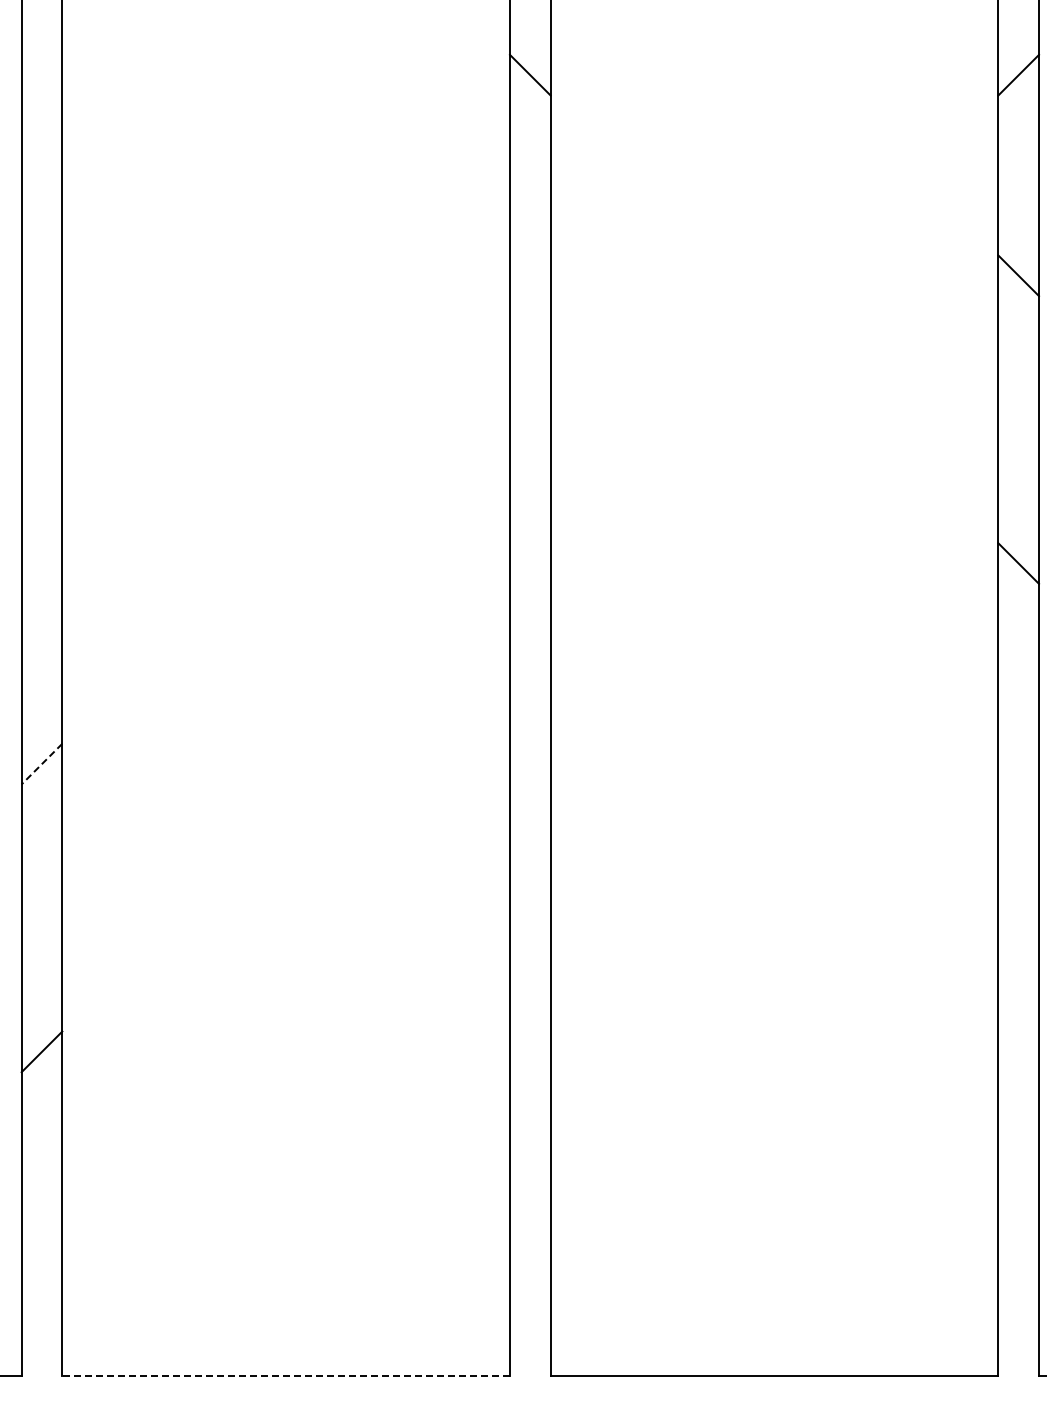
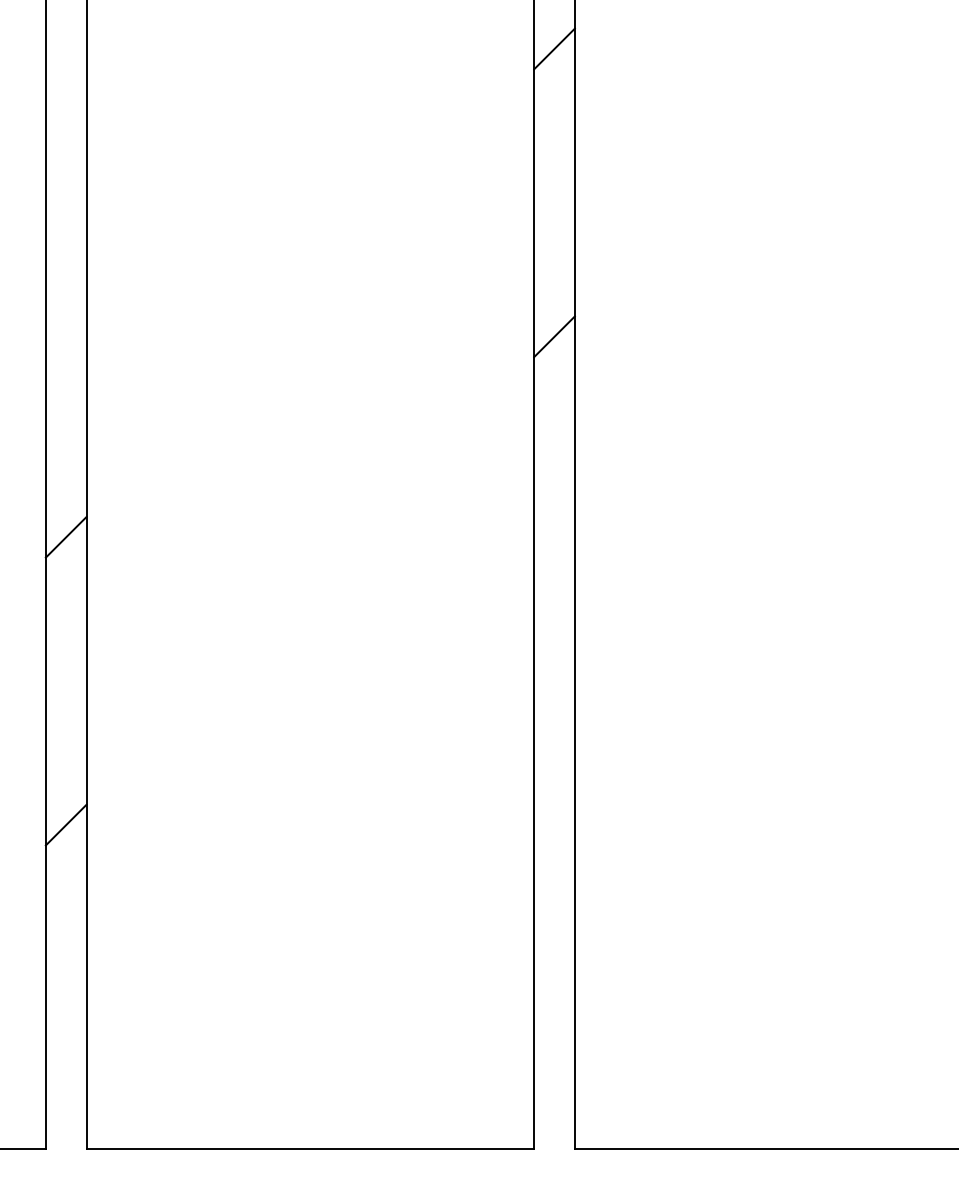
line: (529, 275) -> (553, 48), added
line: (529, 563) -> (553, 336), added
line: (42, 764) -> (66, 537), dashed -> solid
line: (286, 1375) -> (310, 1148), dashed -> solid

